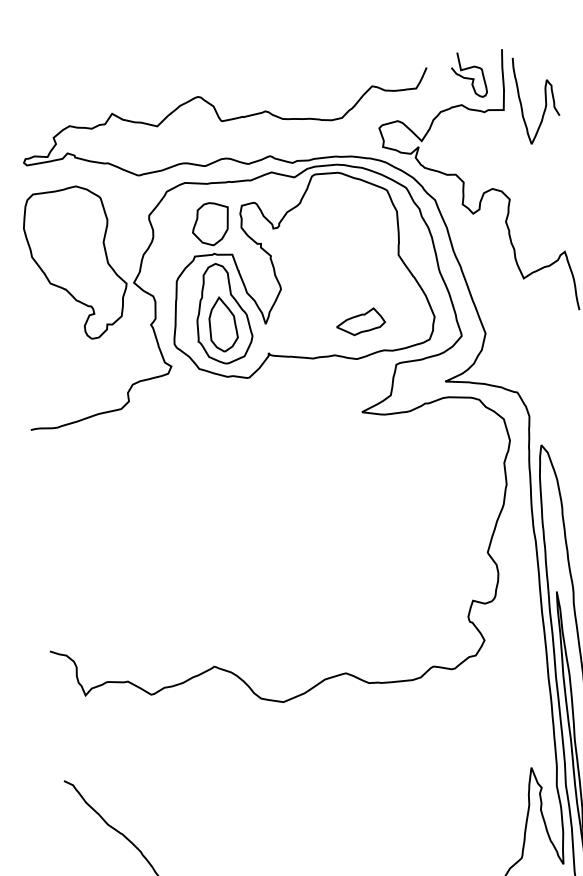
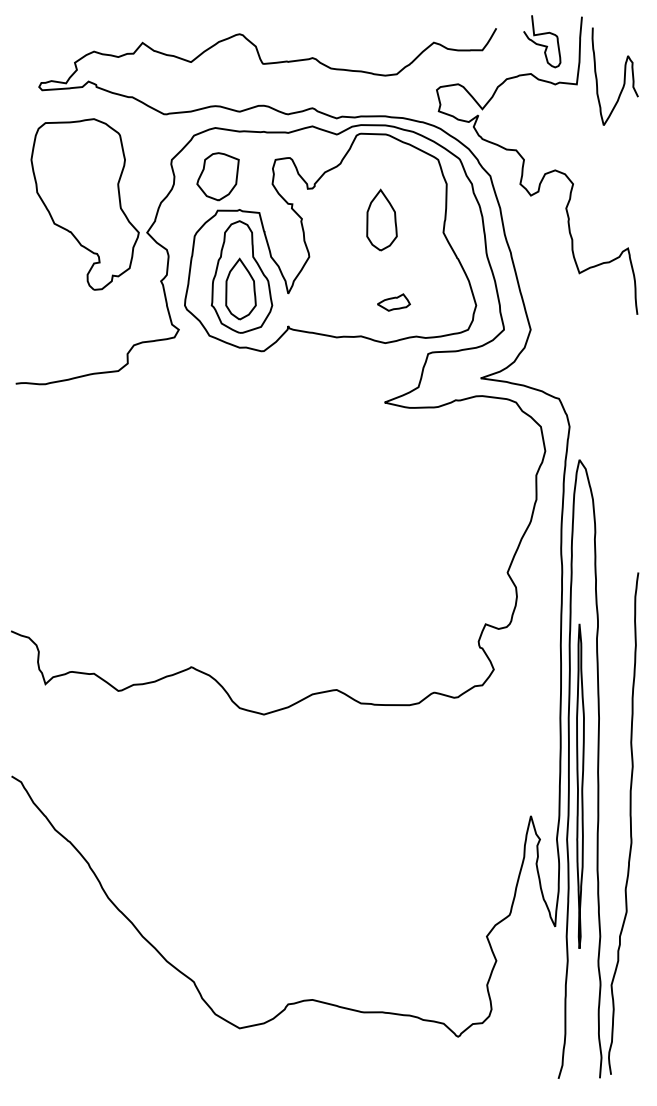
part: (210, 224) -> (217, 176), moved
part: (342, 249) -> (381, 219), added
part: (360, 322) -> (393, 302), size x0.6

